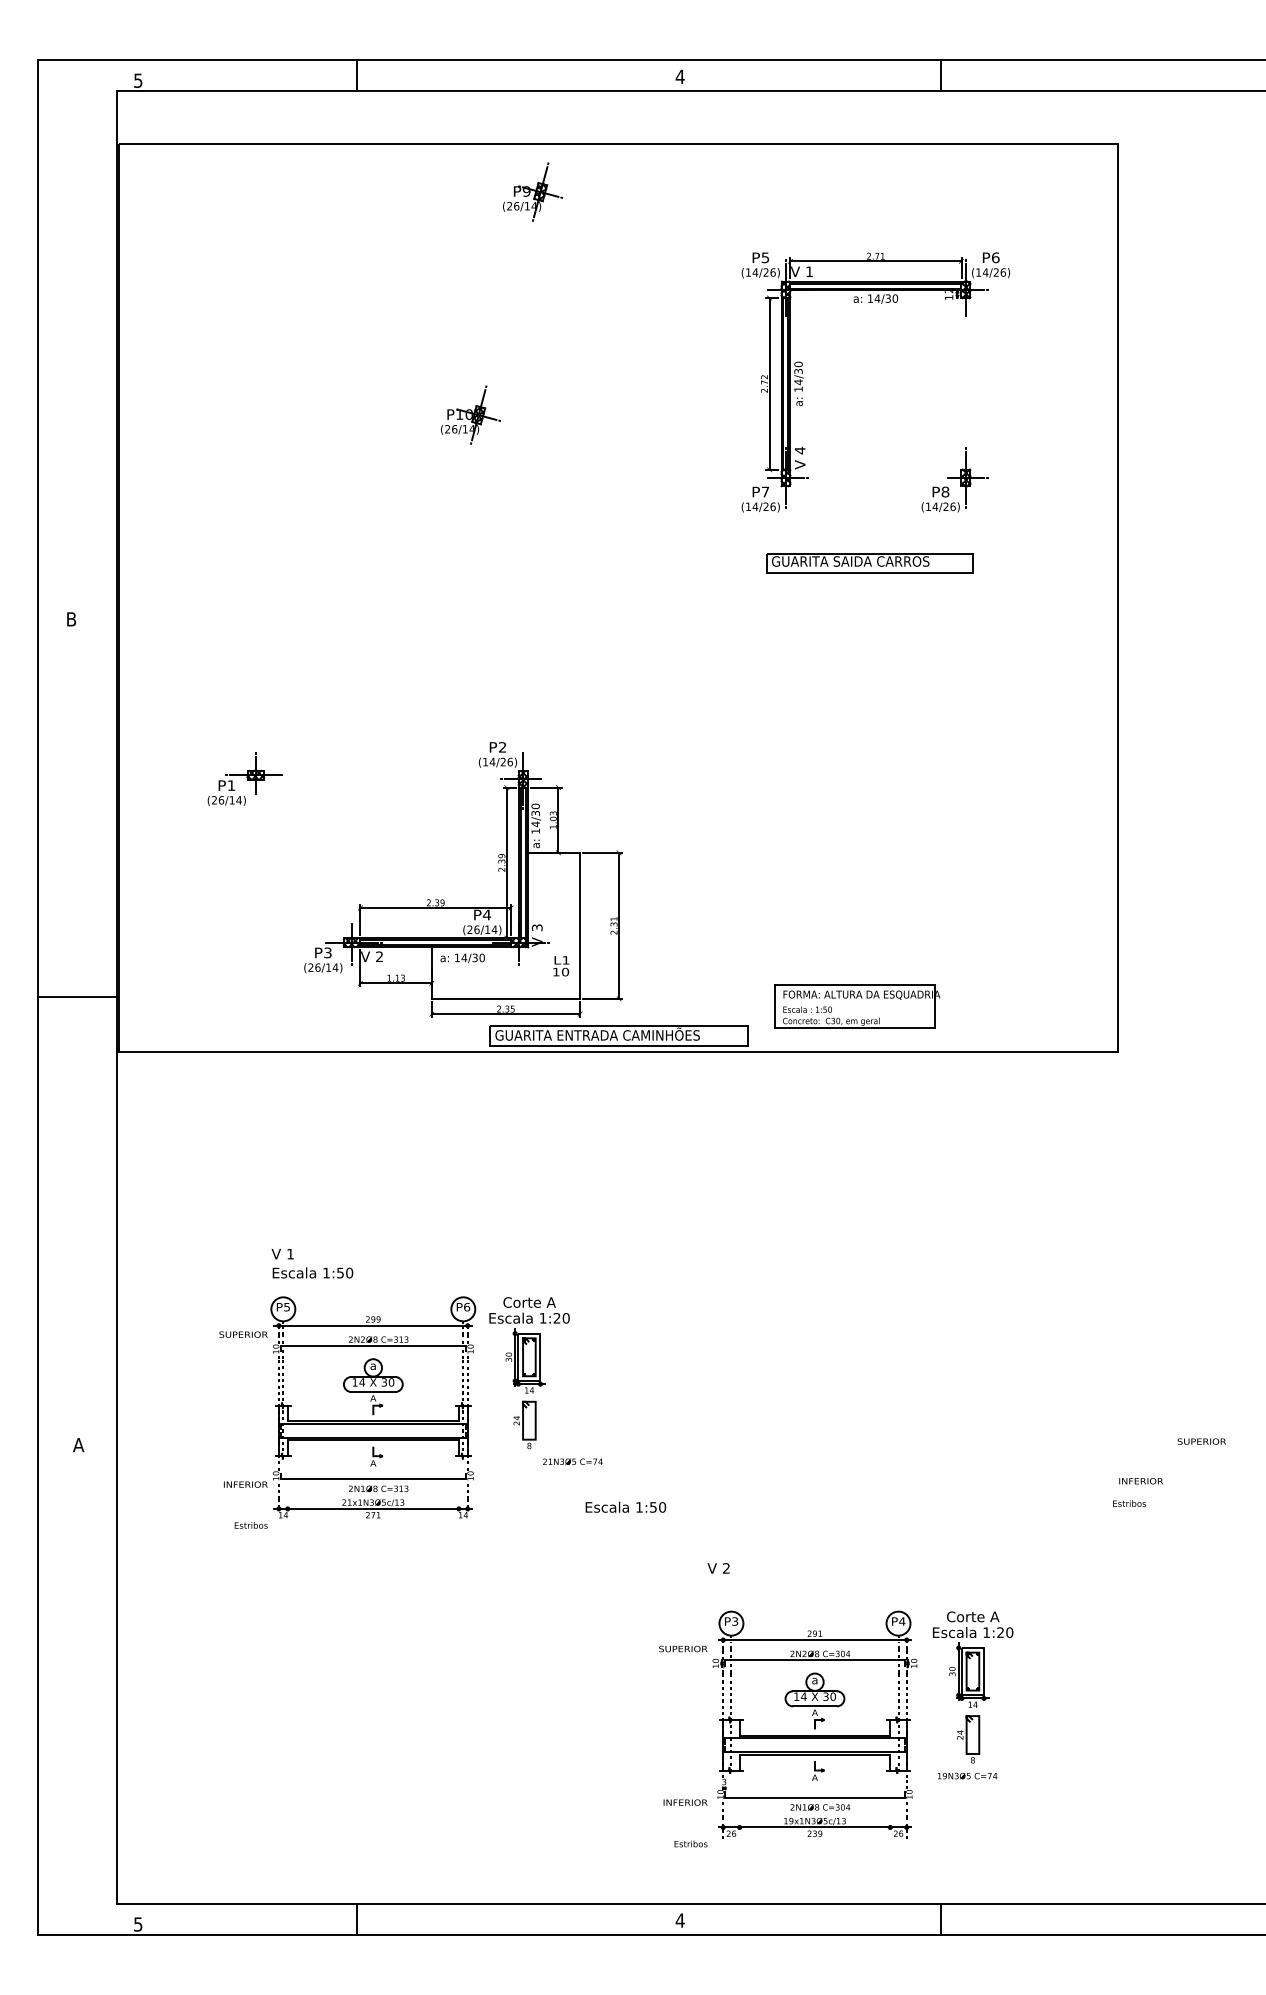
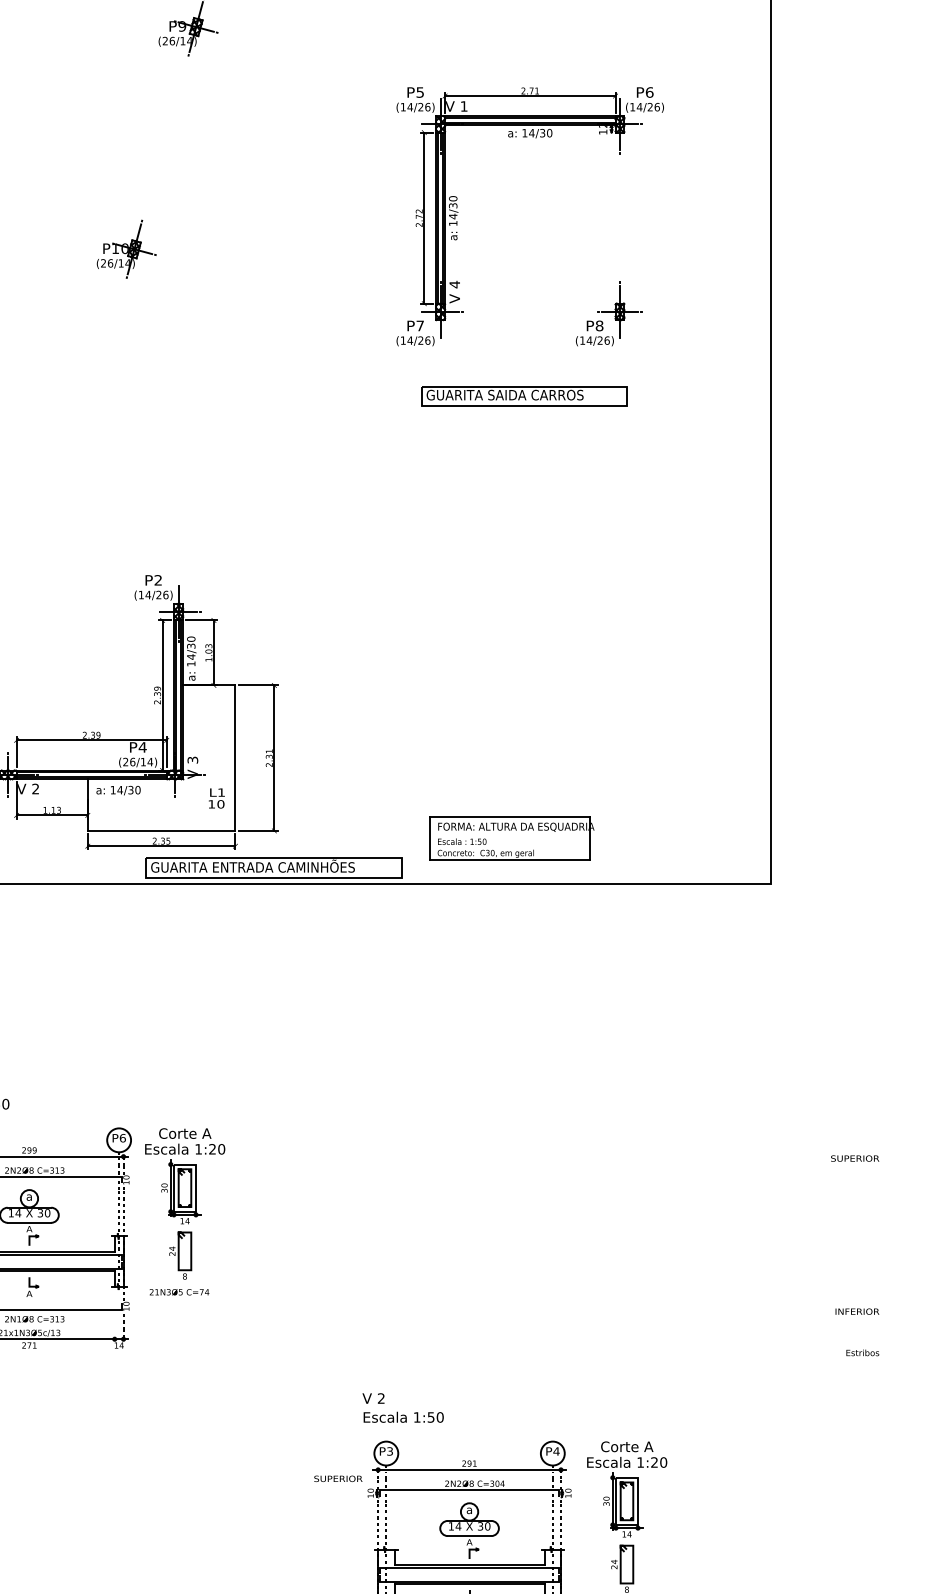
text: (1201, 1441) -> (854, 1158), moved
text: (572, 1461) -> (179, 1291), moved
text: (1140, 1481) -> (856, 1311), moved
text: (1129, 1503) -> (862, 1352), moved
text: (625, 1506) -> (403, 1416), moved

